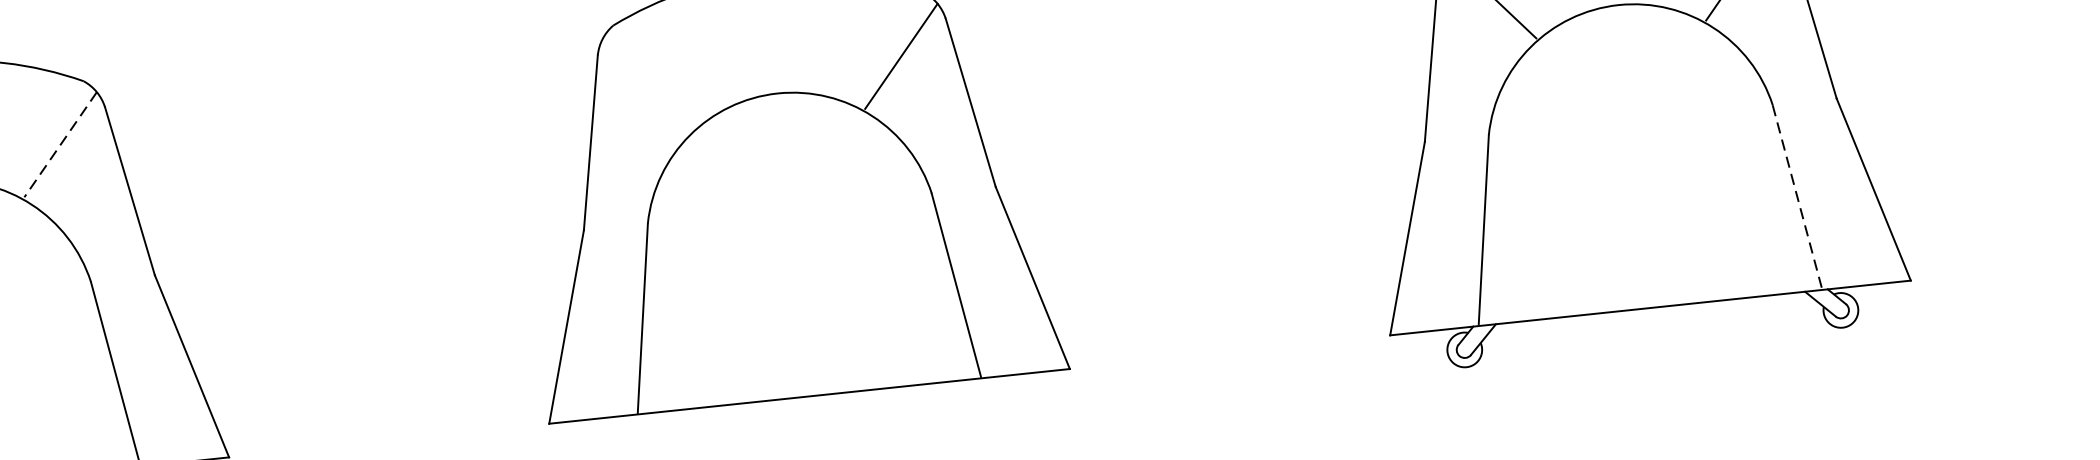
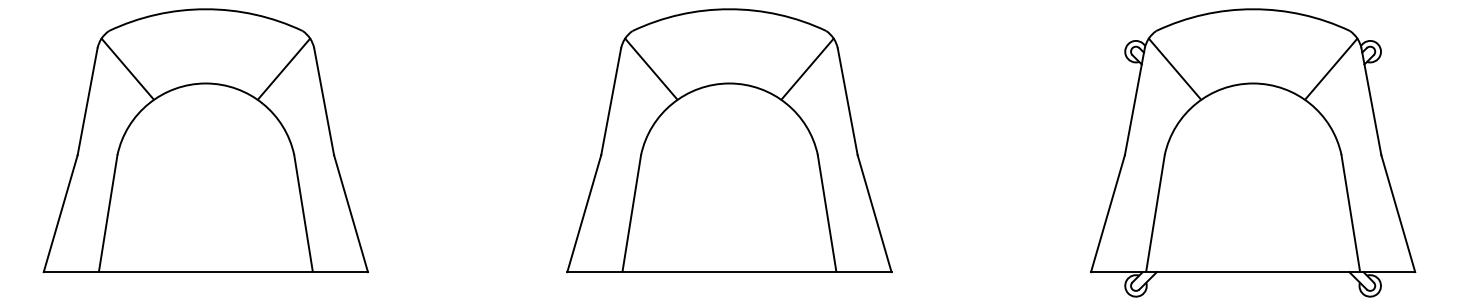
line: (648, 82) -> (650, 68), added
line: (60, 144) -> (284, 68), dashed -> solid
line: (1796, 197) -> (1350, 213), dashed -> solid

